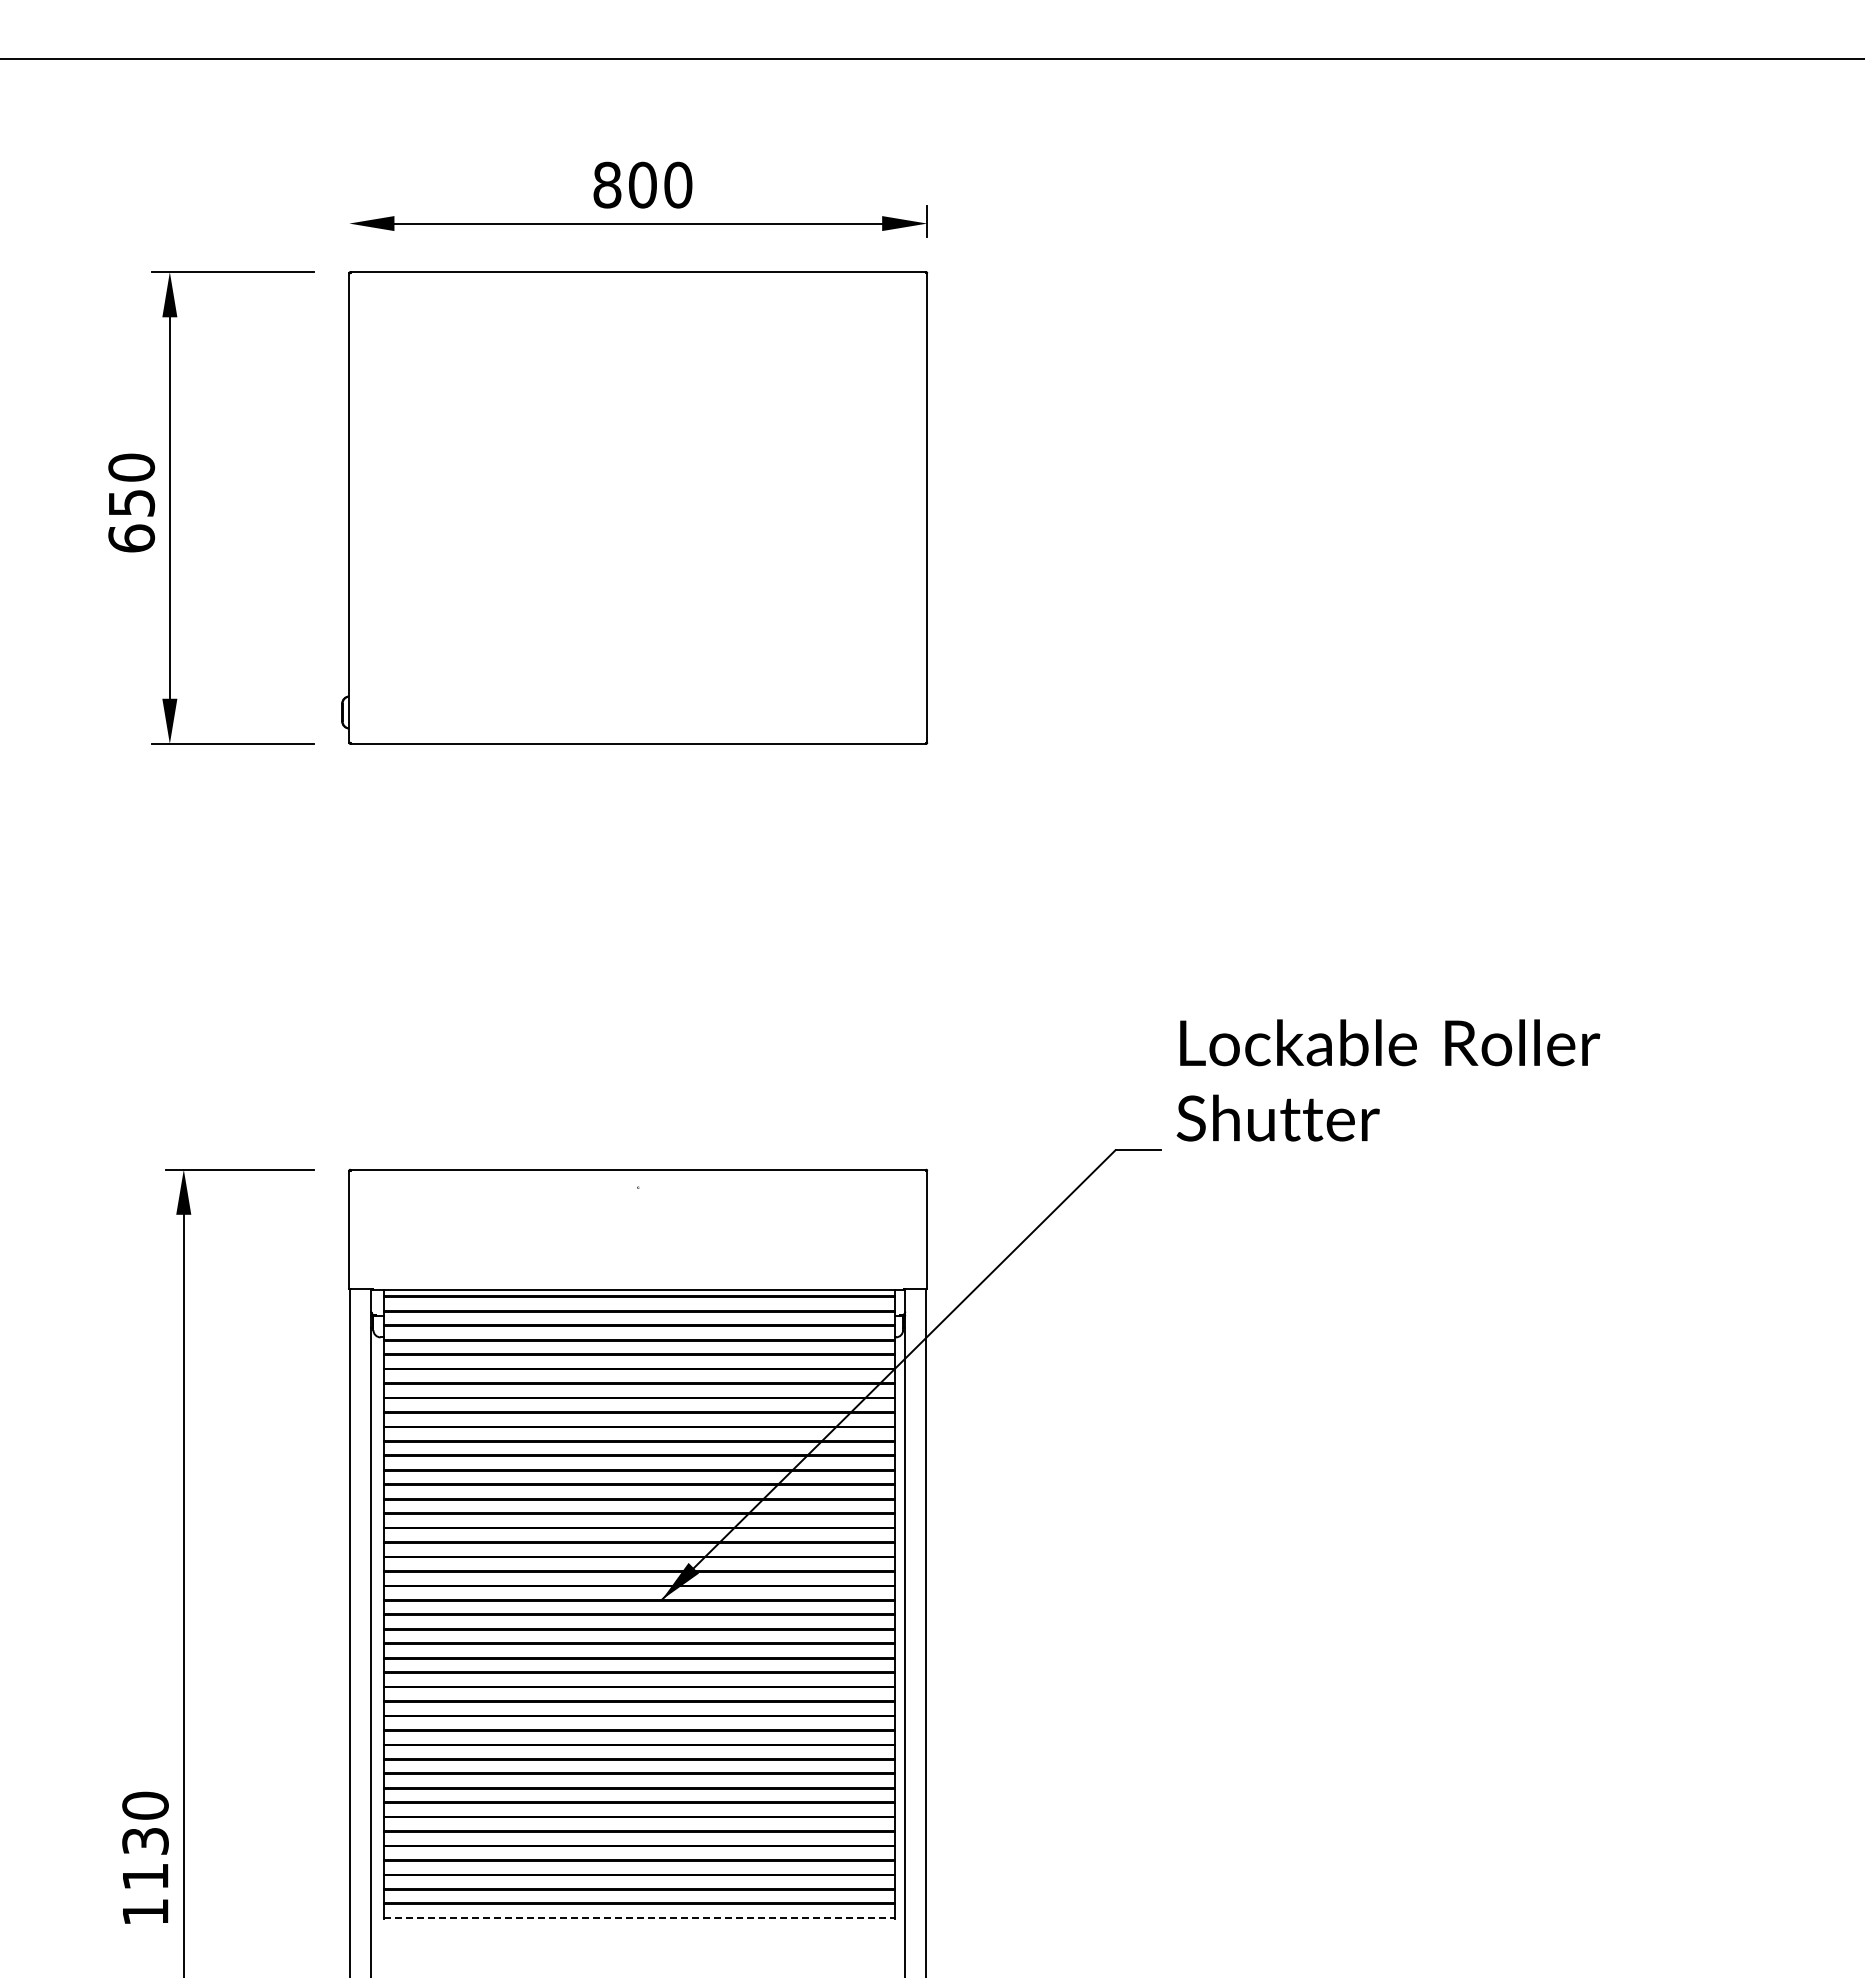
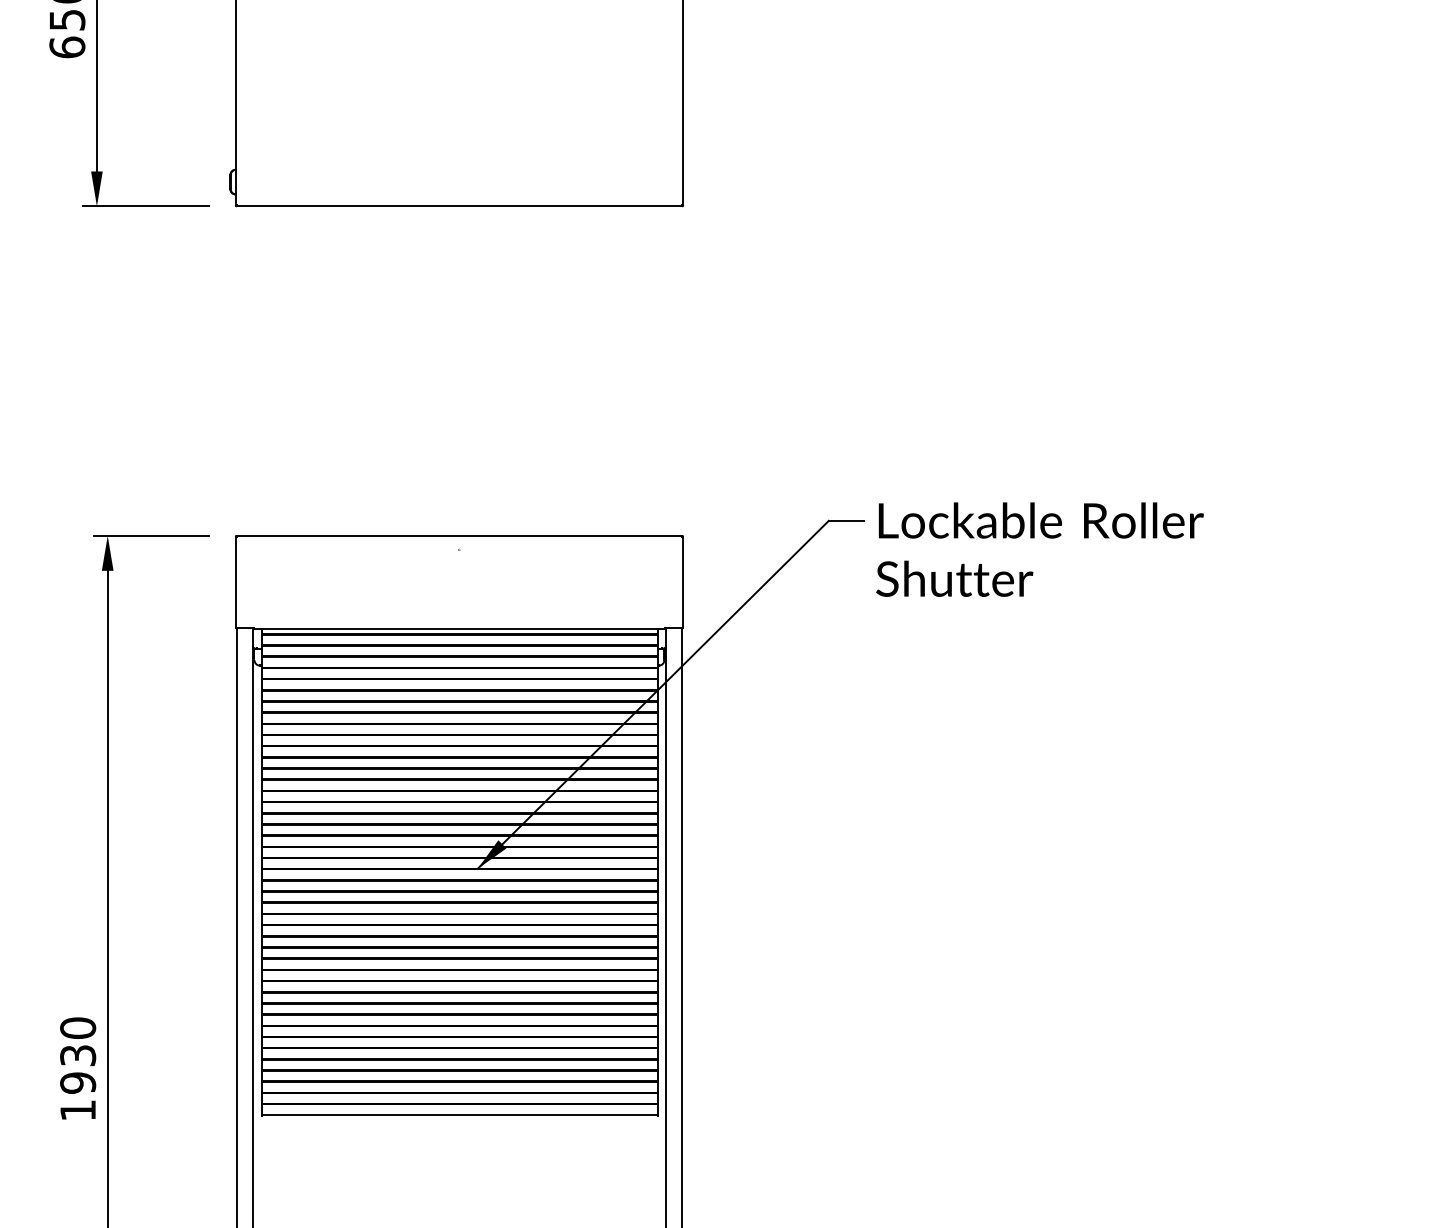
text: (1388, 1080) -> (1040, 549), moved
text: (145, 1876) -> (78, 1082), 1130 -> 1930
line: (639, 1917) -> (460, 1114), dashed -> solid

